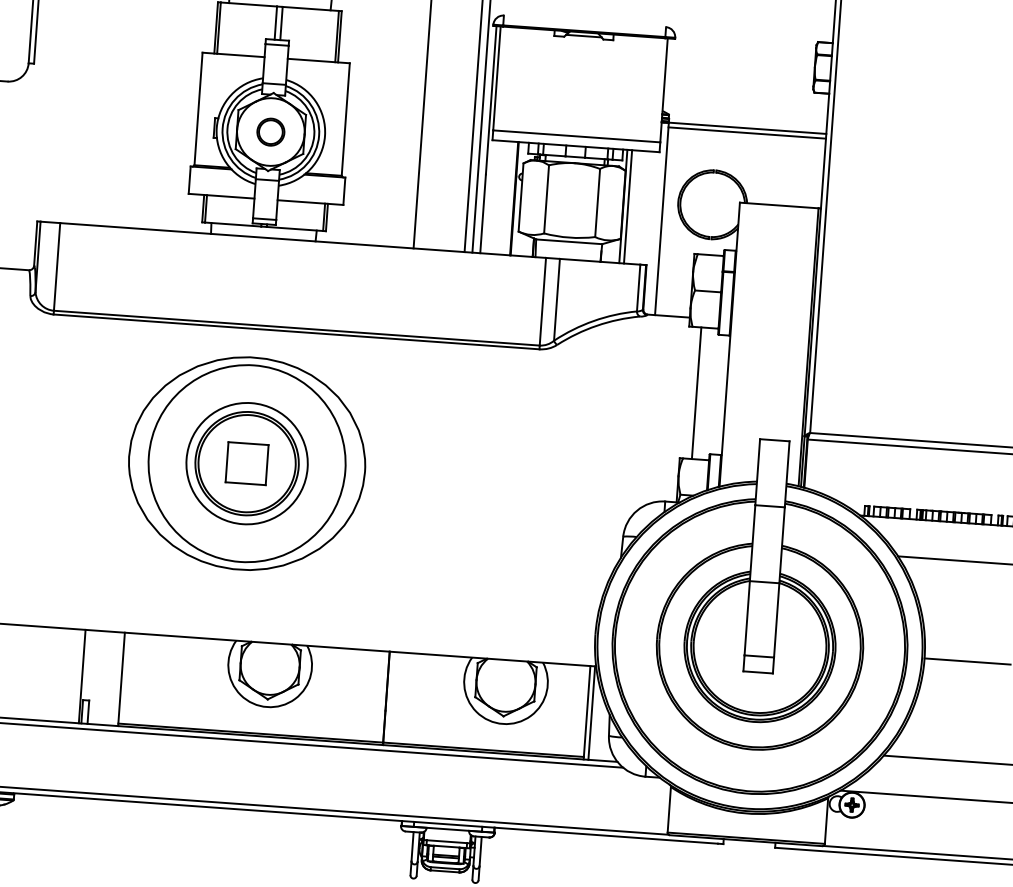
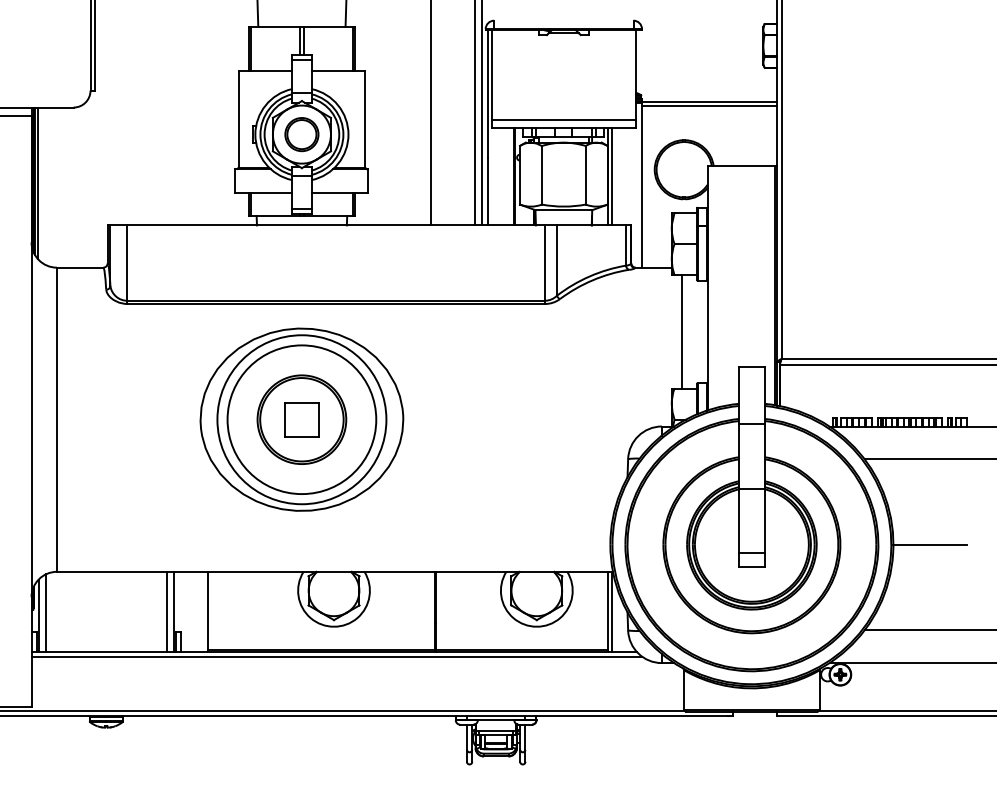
part: (270, 131) -> (301, 134), size x1.43
circle: (246, 463) -> (301, 419), size x1.43
line: (73, 675) -> (166, 611), added

